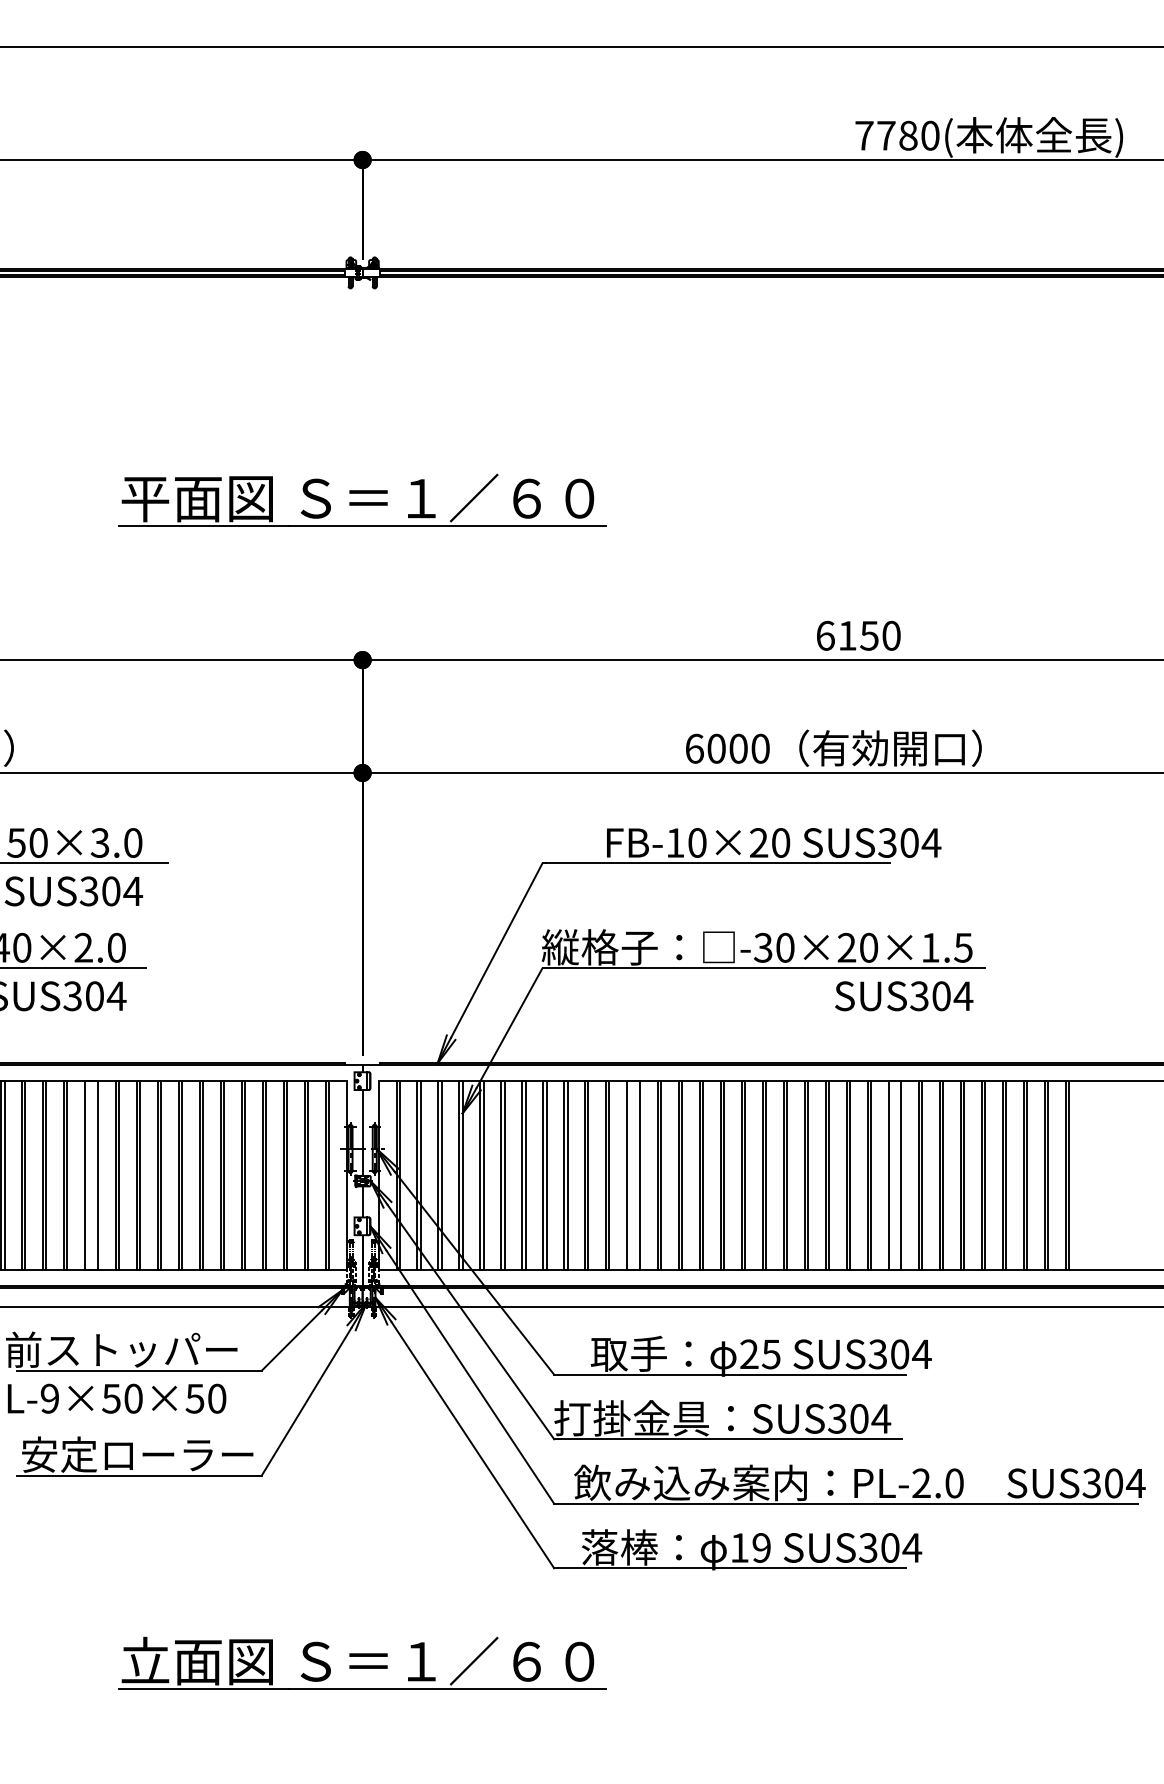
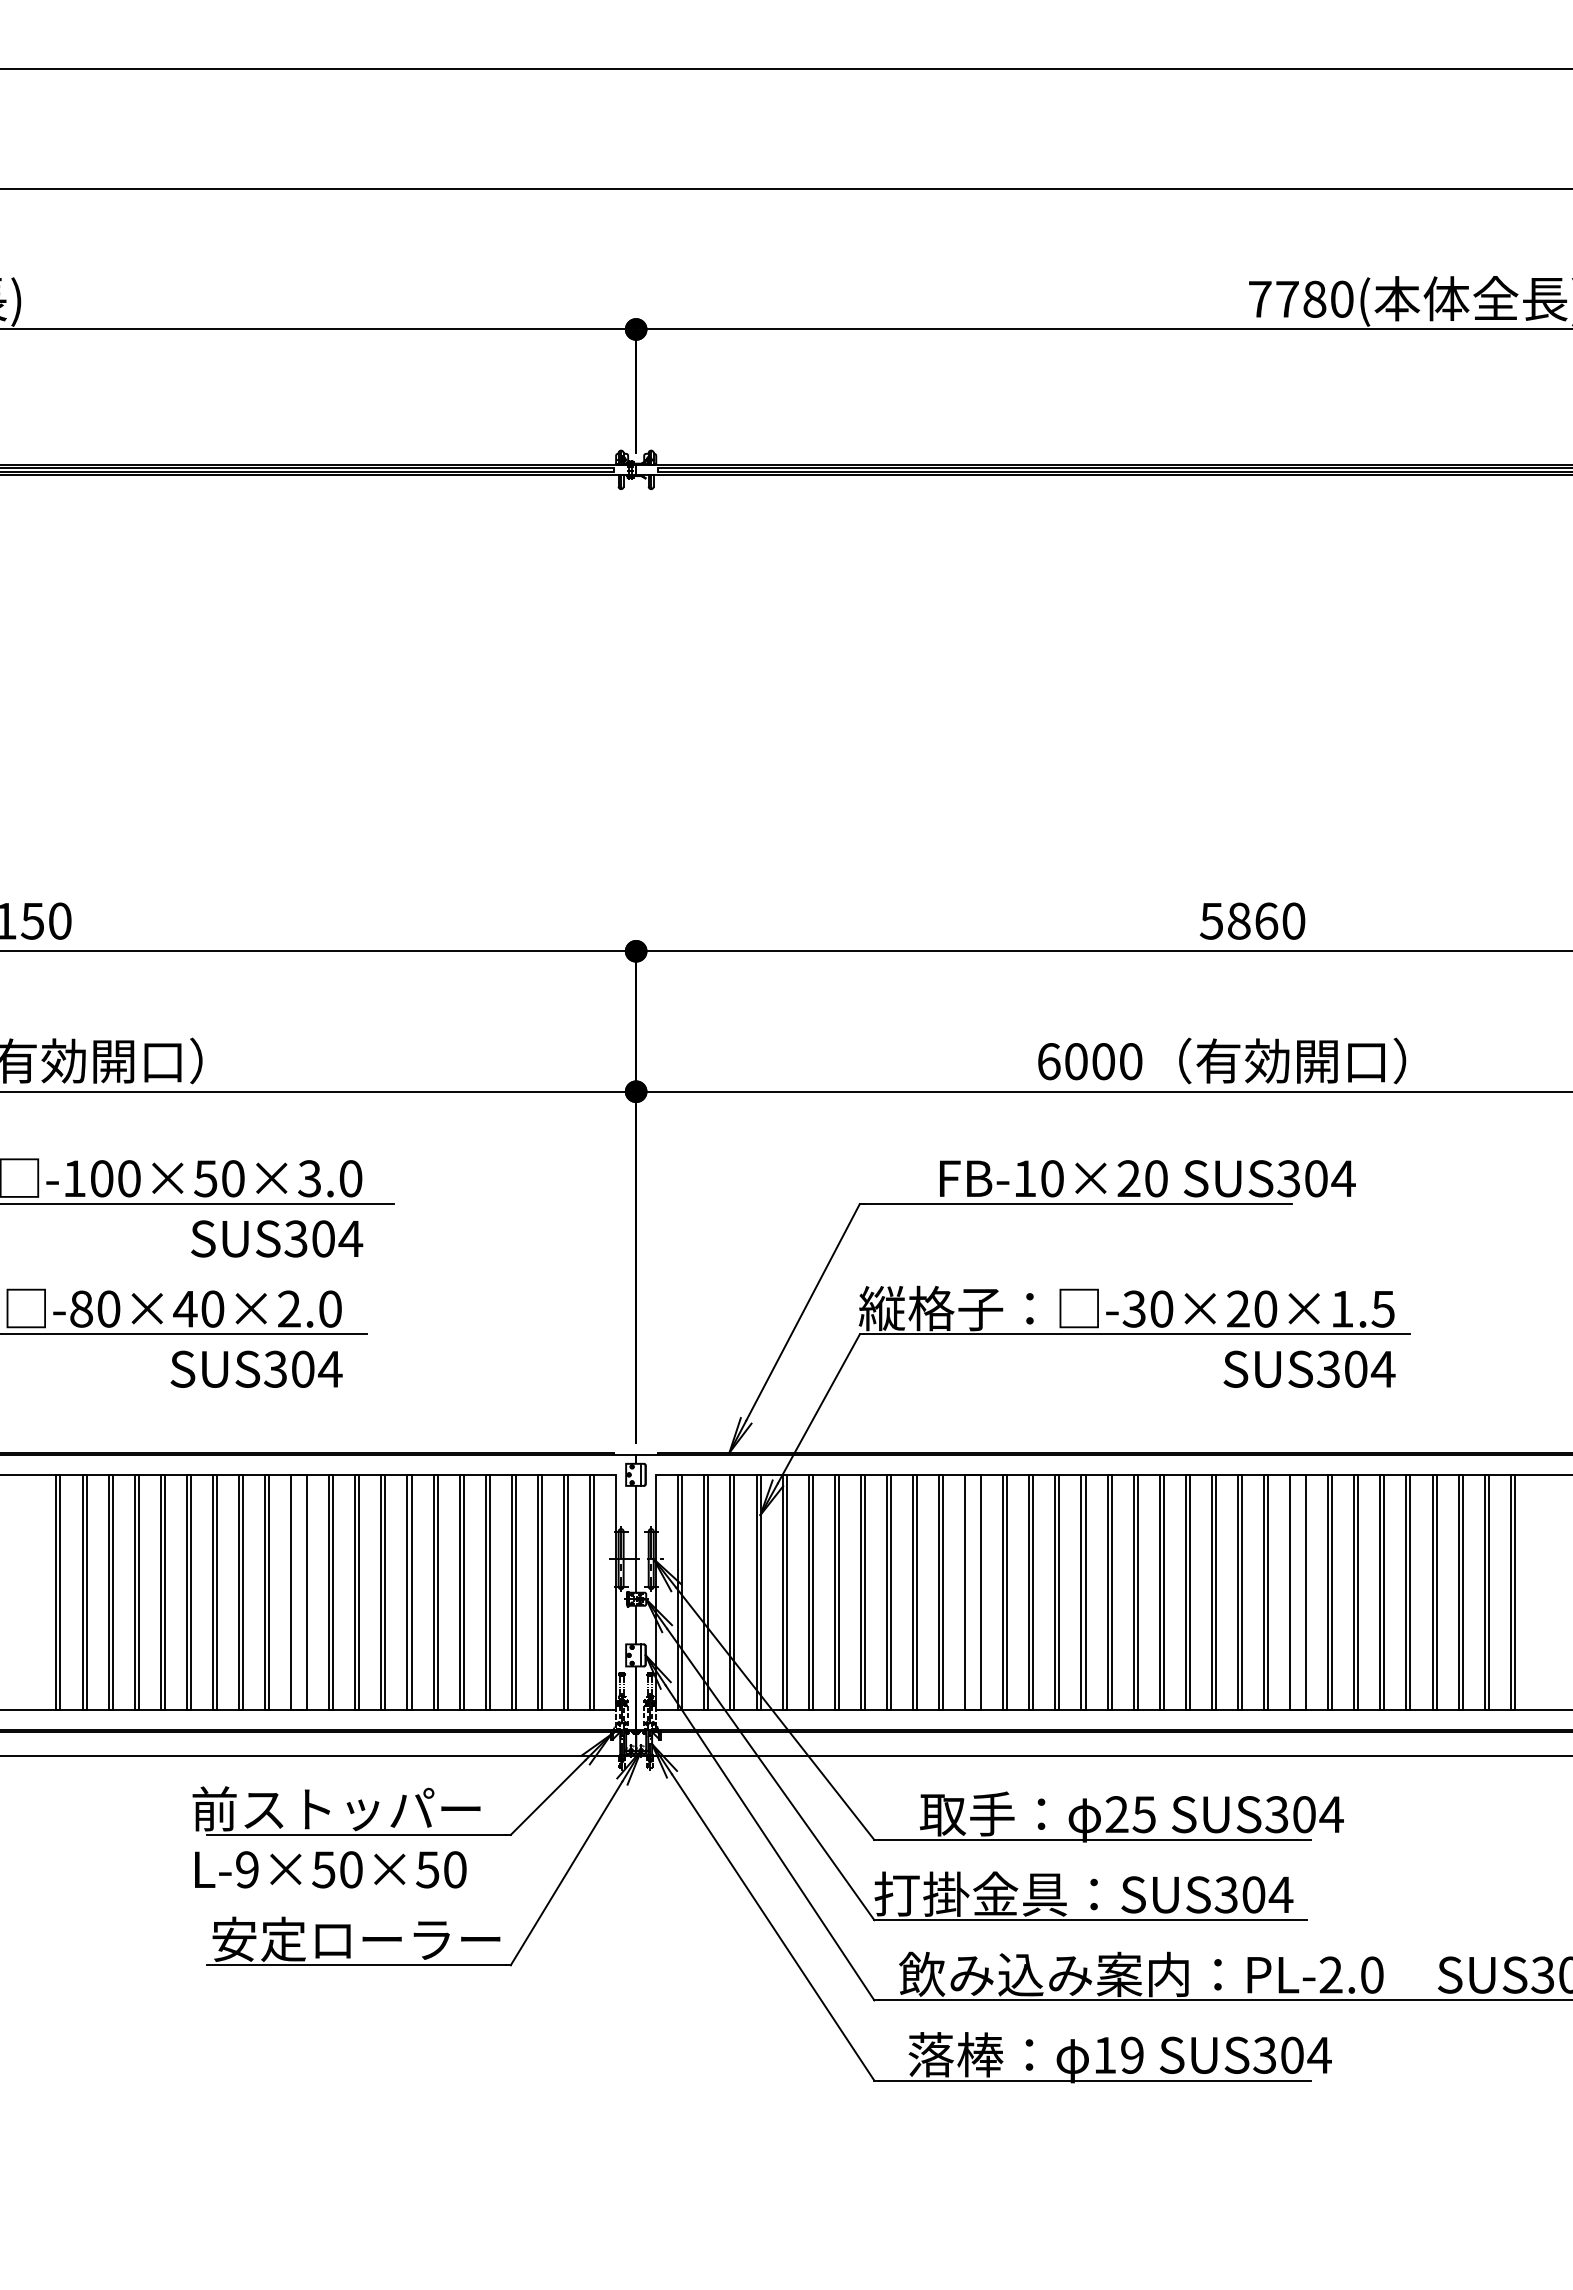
part: (362, 499) -> (635, 751), removed
text: (847, 635) -> (1239, 920), 6150 -> 5860
part: (362, 1663) -> (635, 2198), removed

